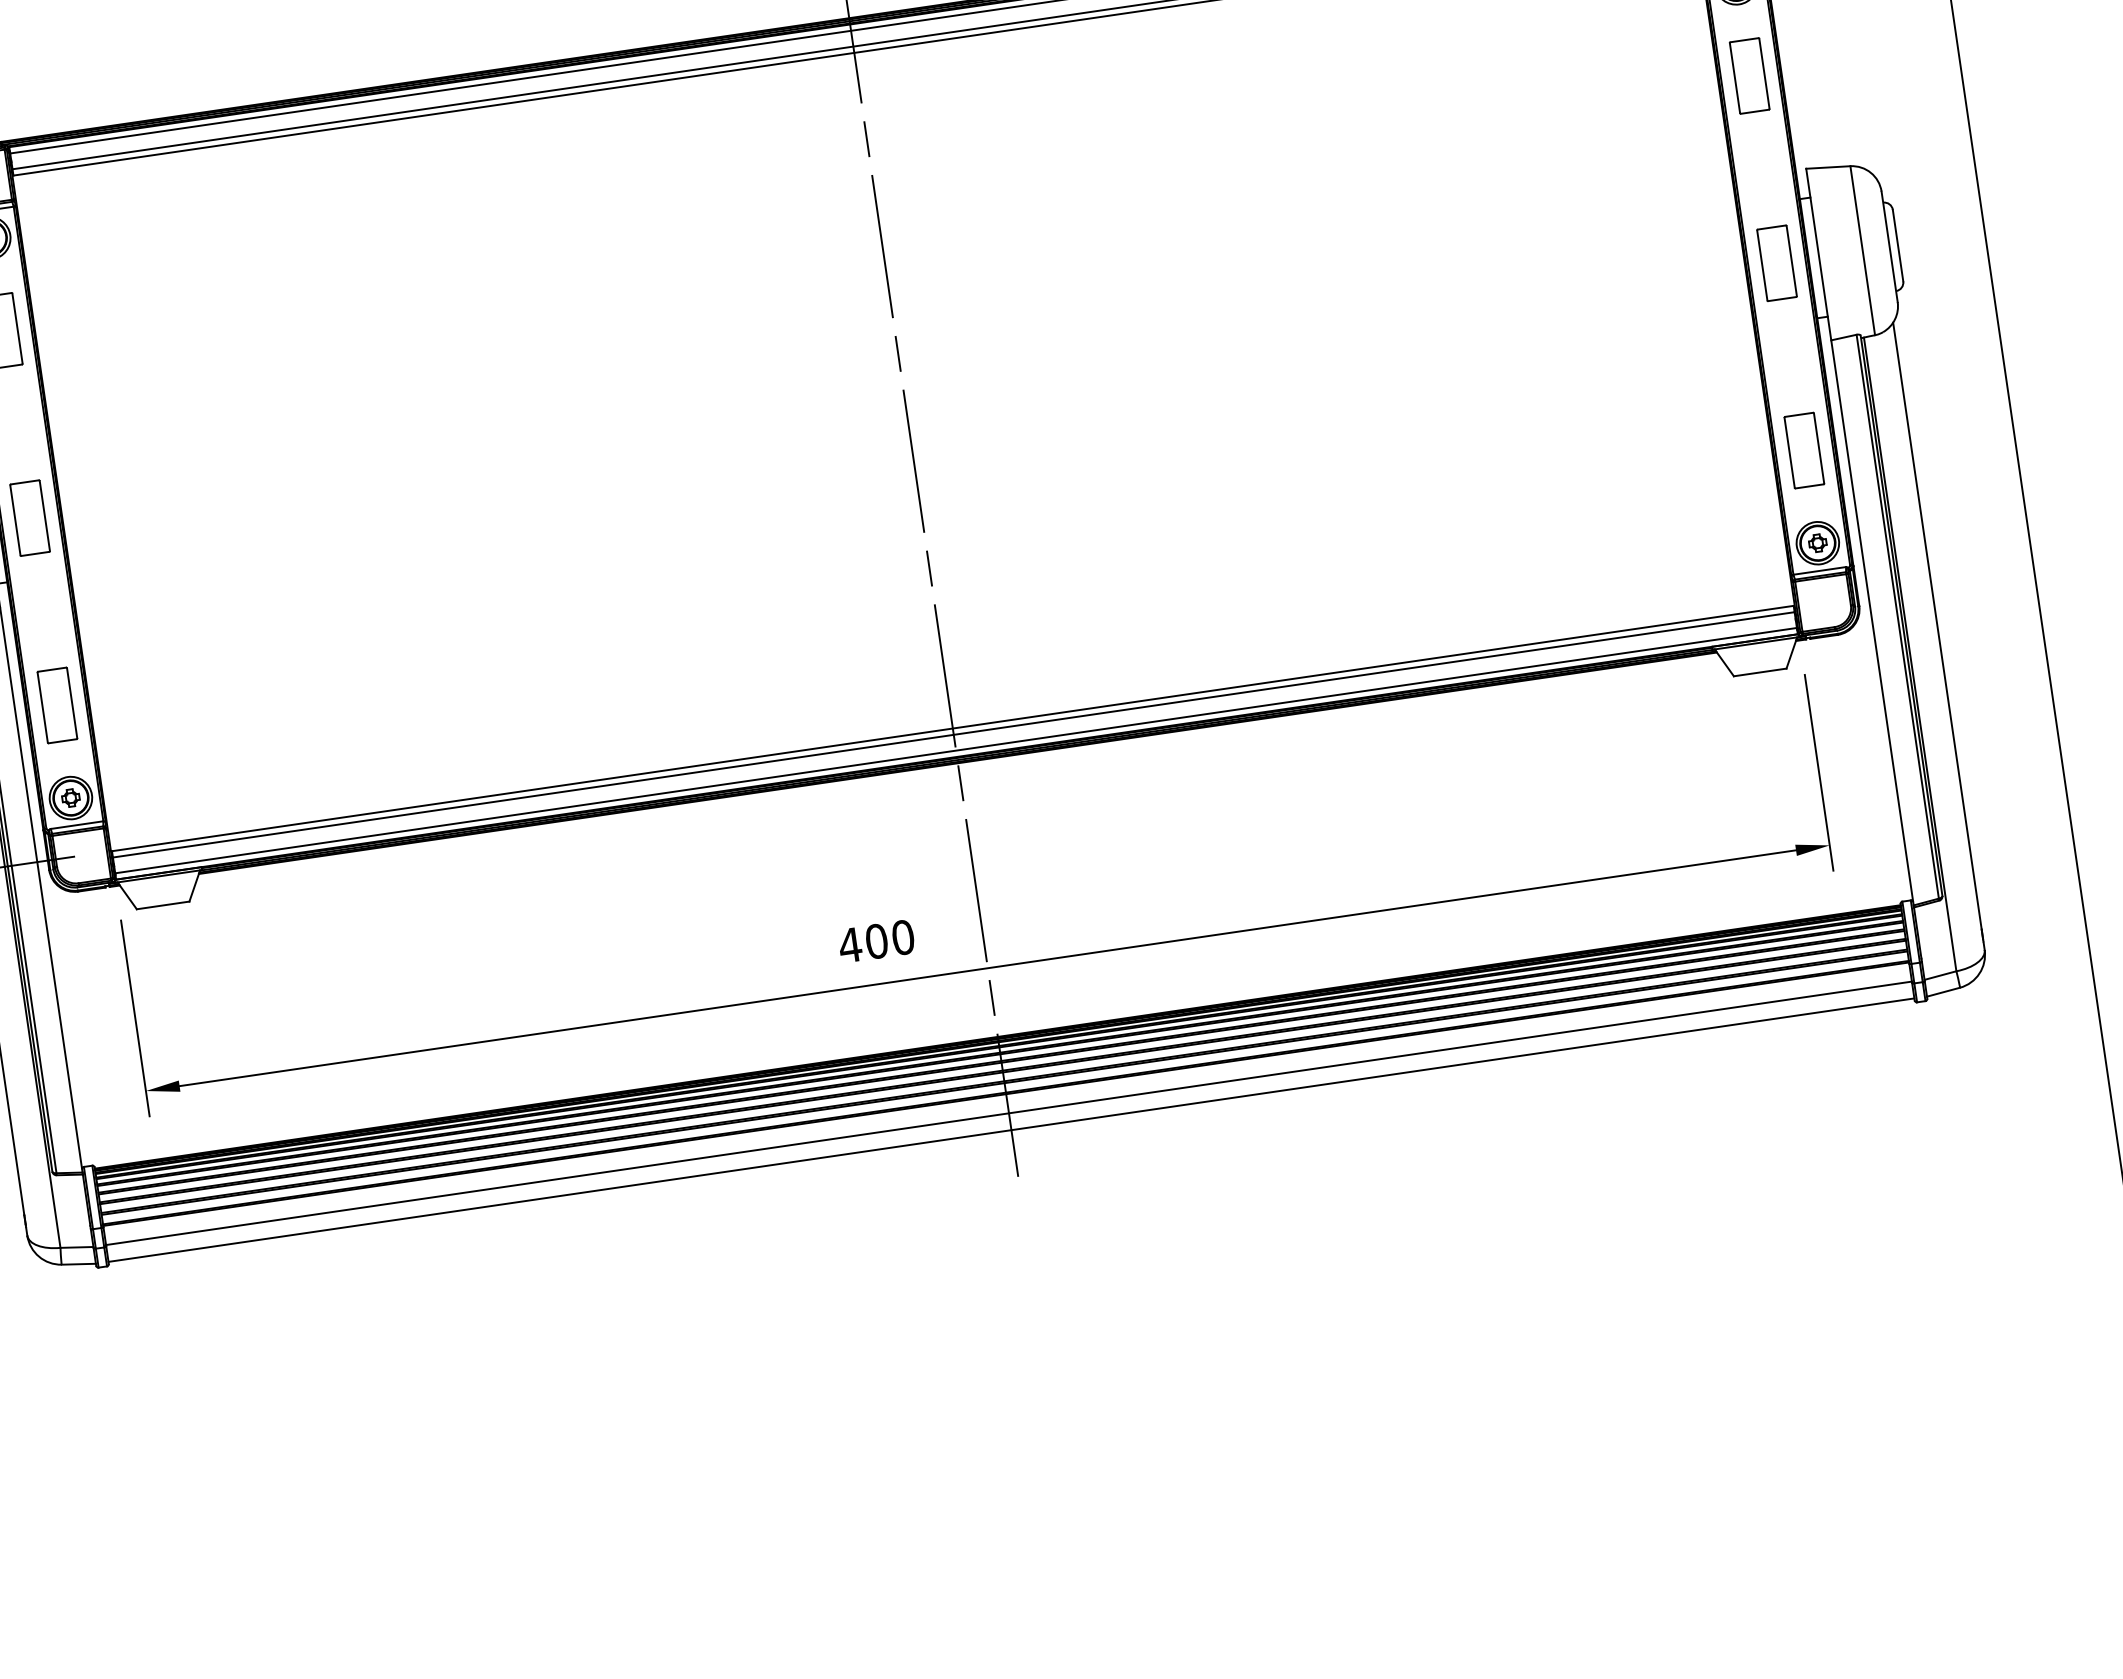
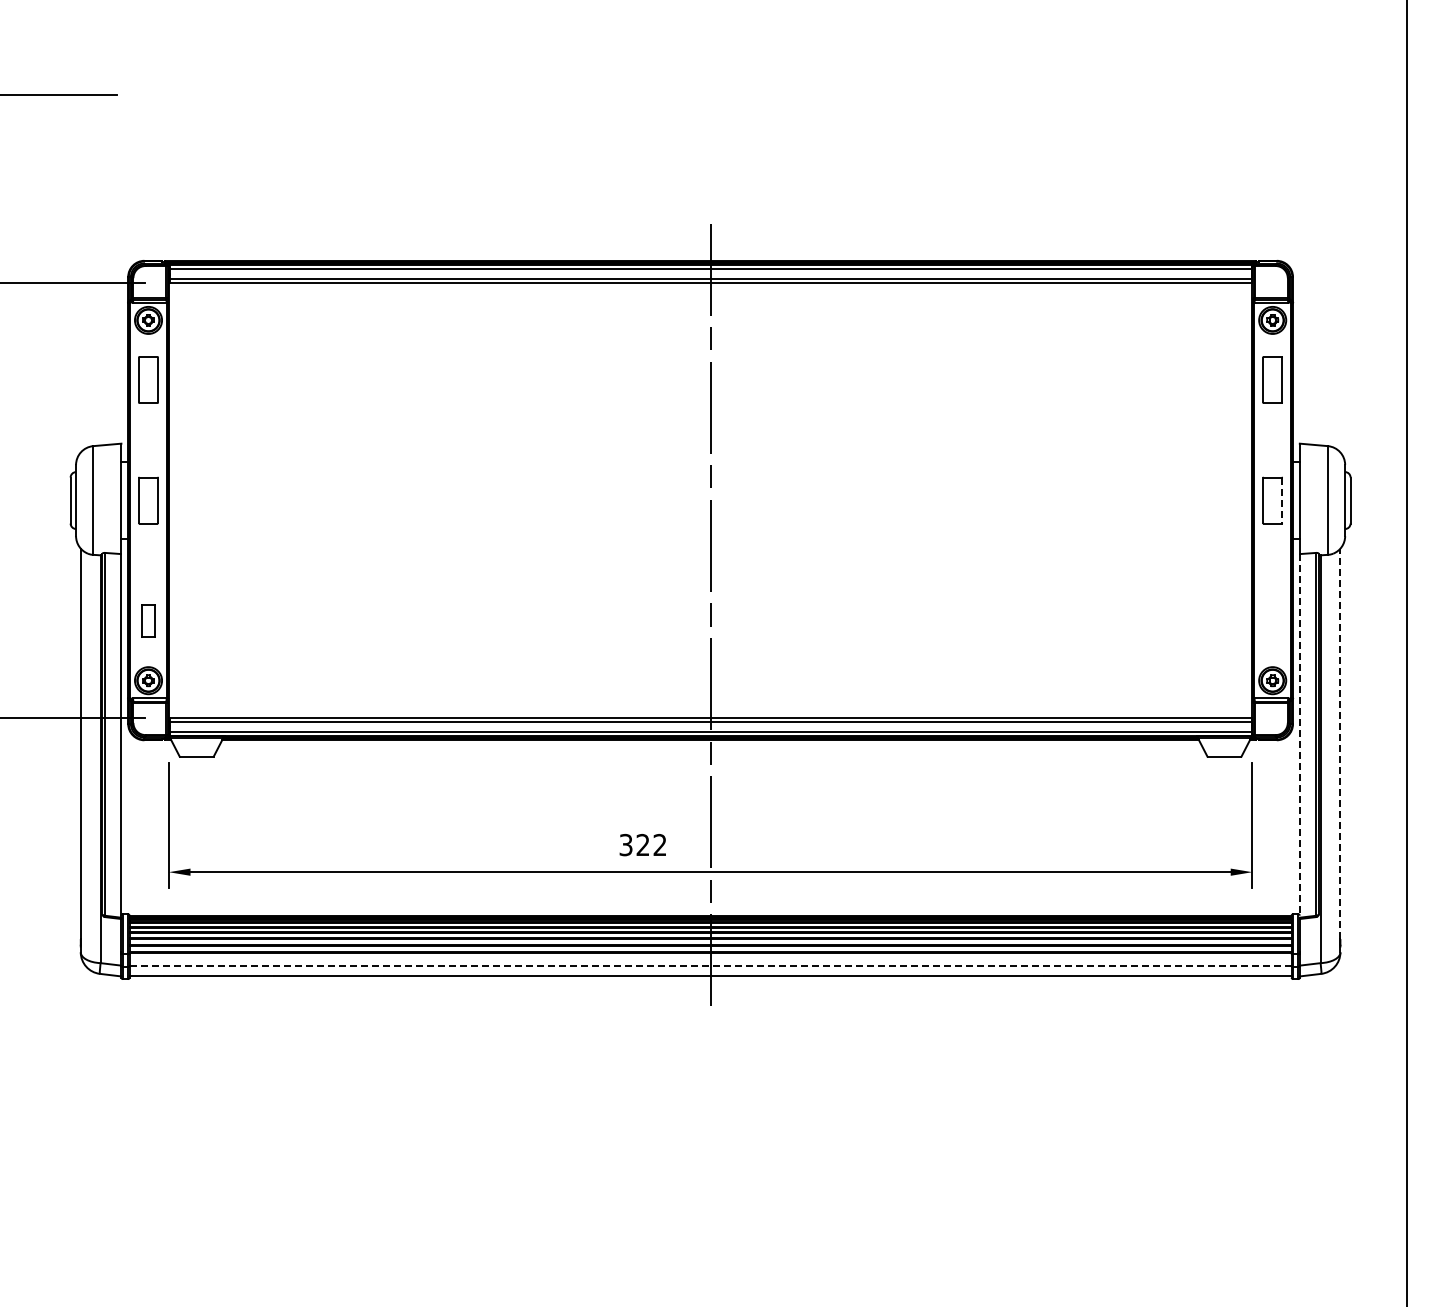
line: (1792, 262) -> (1282, 501), solid -> dashed
part: (1803, 449) -> (1272, 620), removed
line: (1871, 622) -> (1299, 735), solid -> dashed
line: (1937, 625) -> (1340, 743), solid -> dashed
part: (57, 704) -> (148, 620), size x0.7
text: (875, 940) -> (642, 844), 400 -> 322
line: (1008, 1113) -> (710, 965), solid -> dashed

